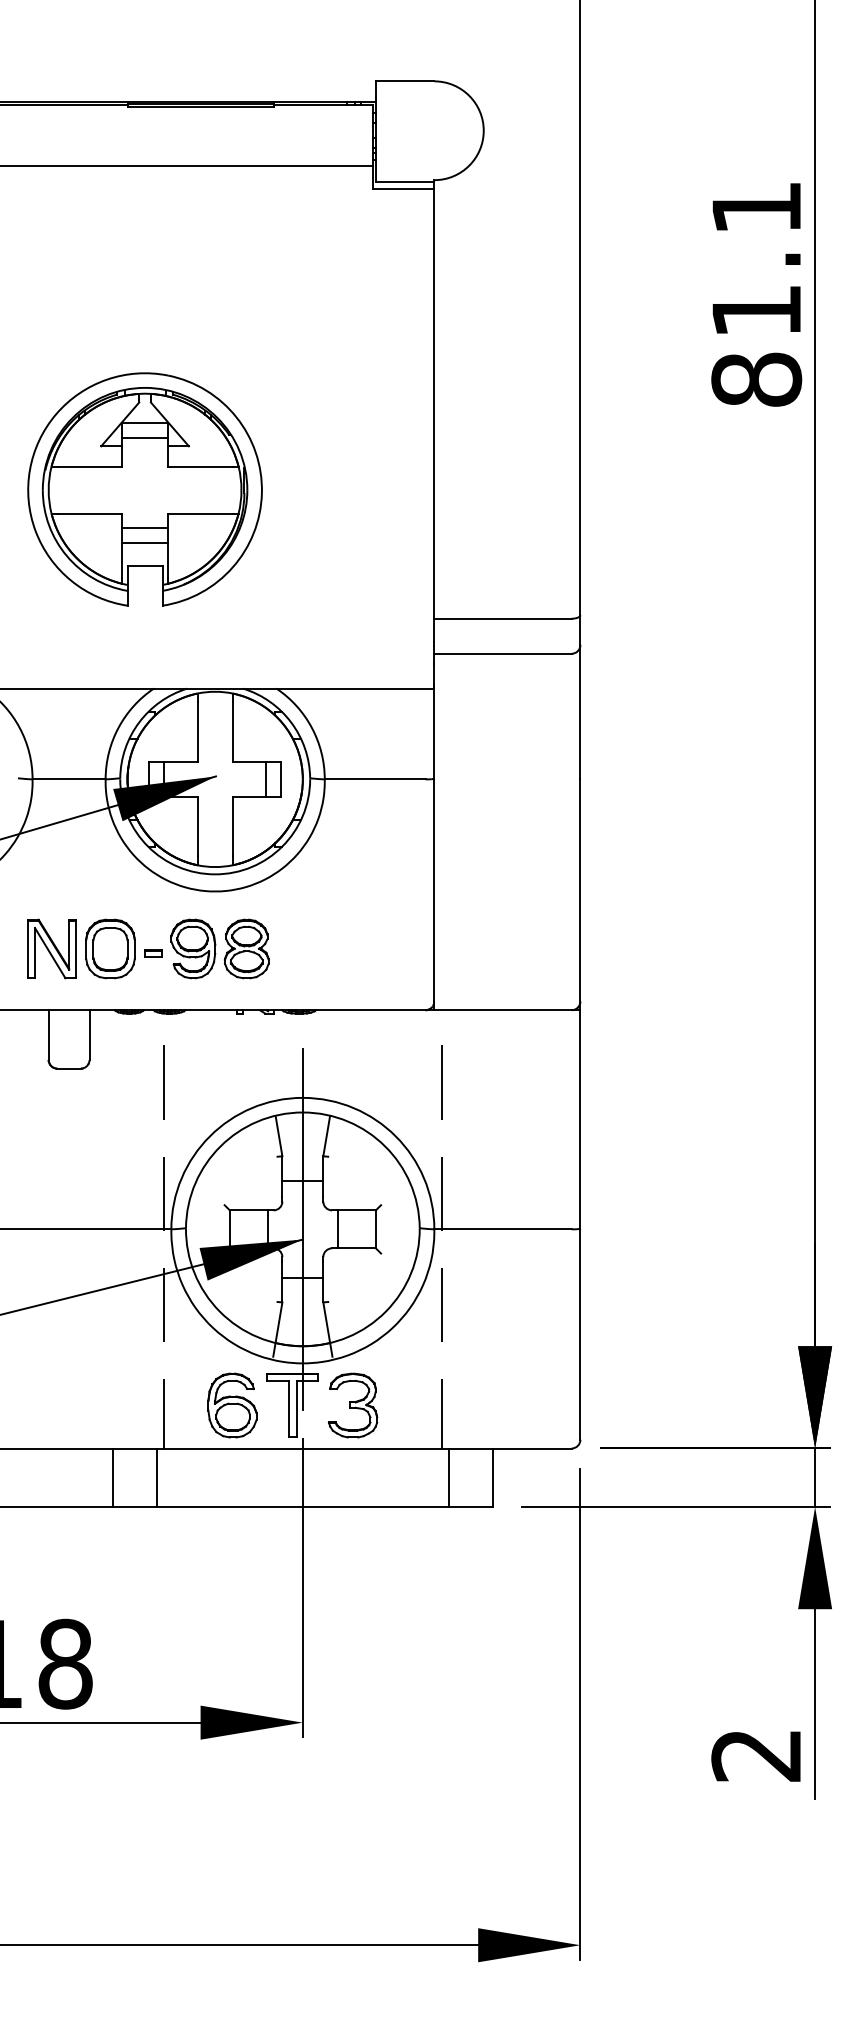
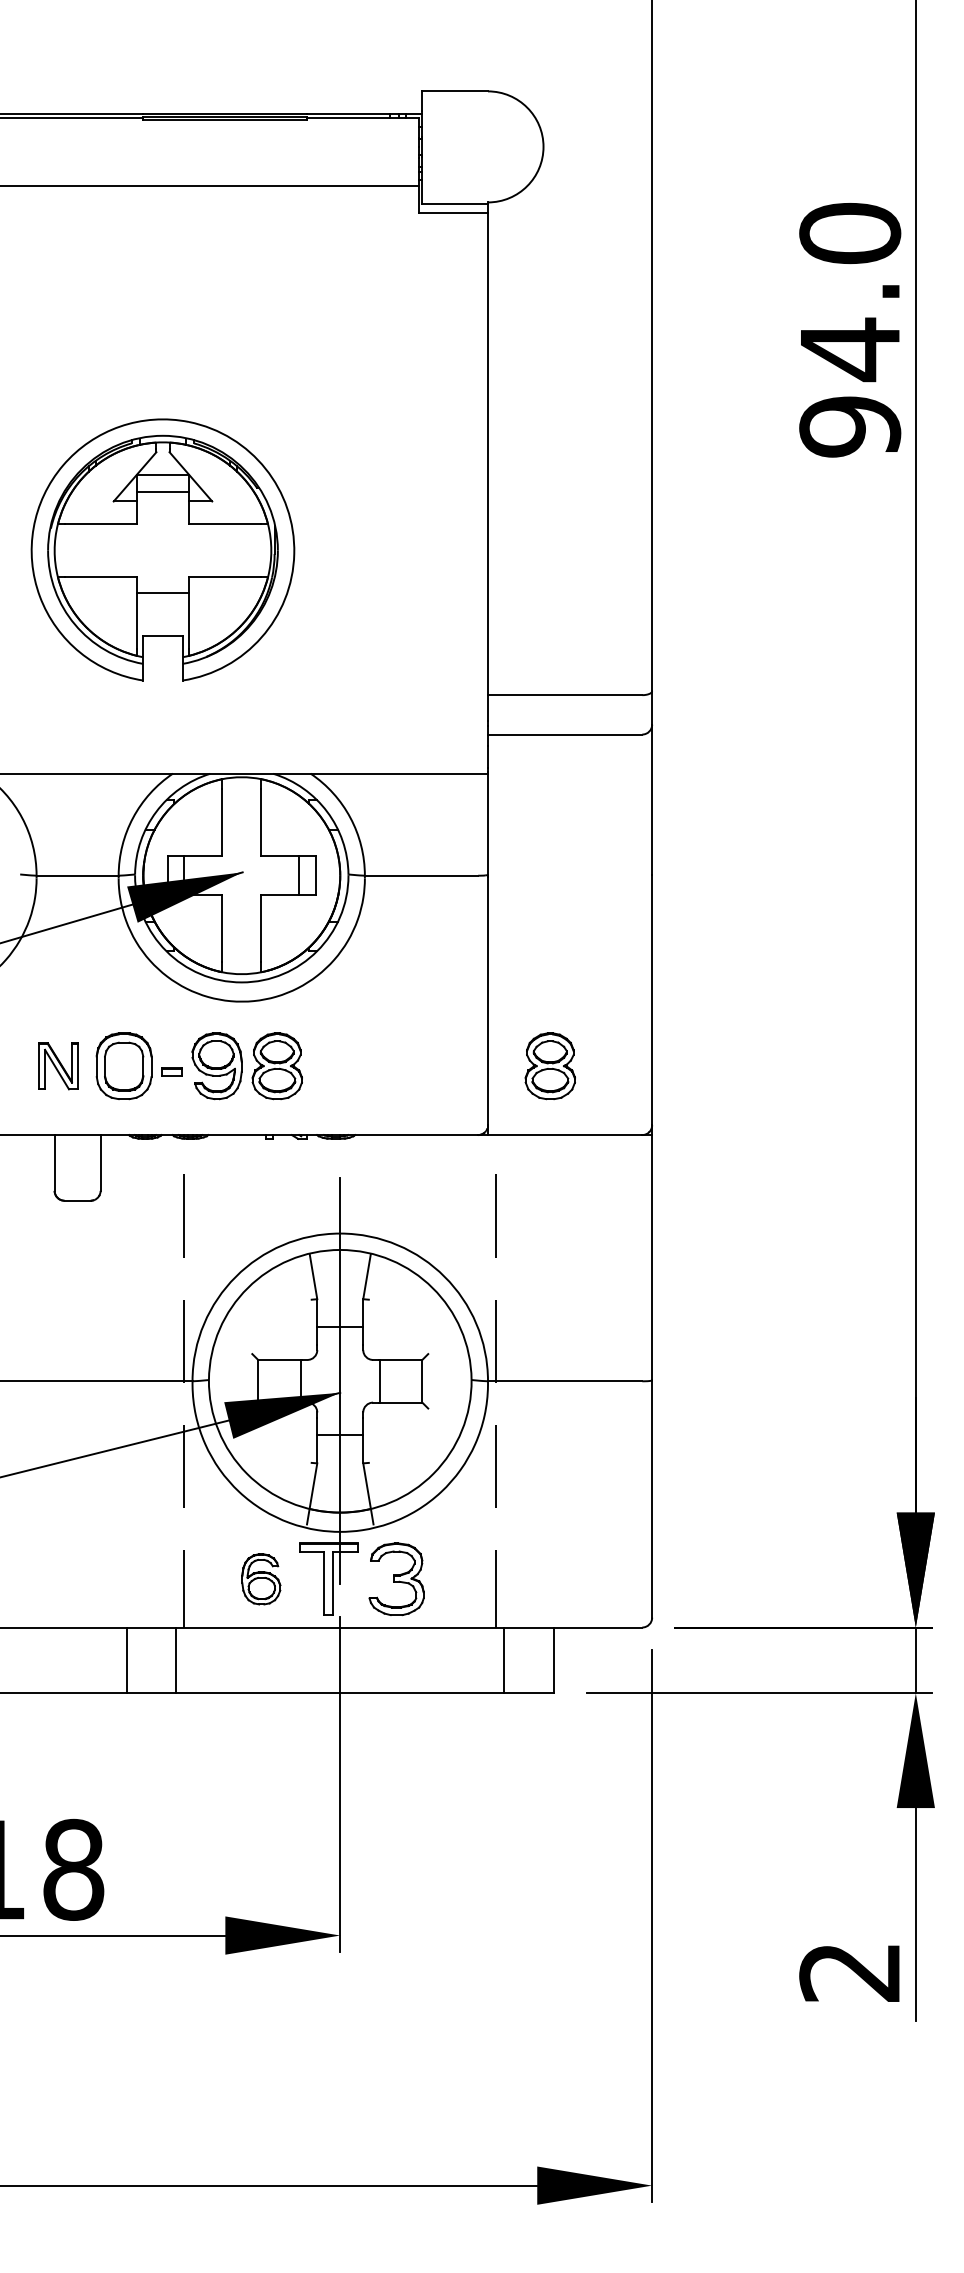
text: (756, 294) -> (850, 330), 81.1 -> 94.0
line: (144, 542) -> (162, 609), removed
part: (52, 949) -> (58, 1066), size x0.7
part: (489, 949) -> (549, 1066), added
part: (232, 1405) -> (261, 1579), size x0.7

